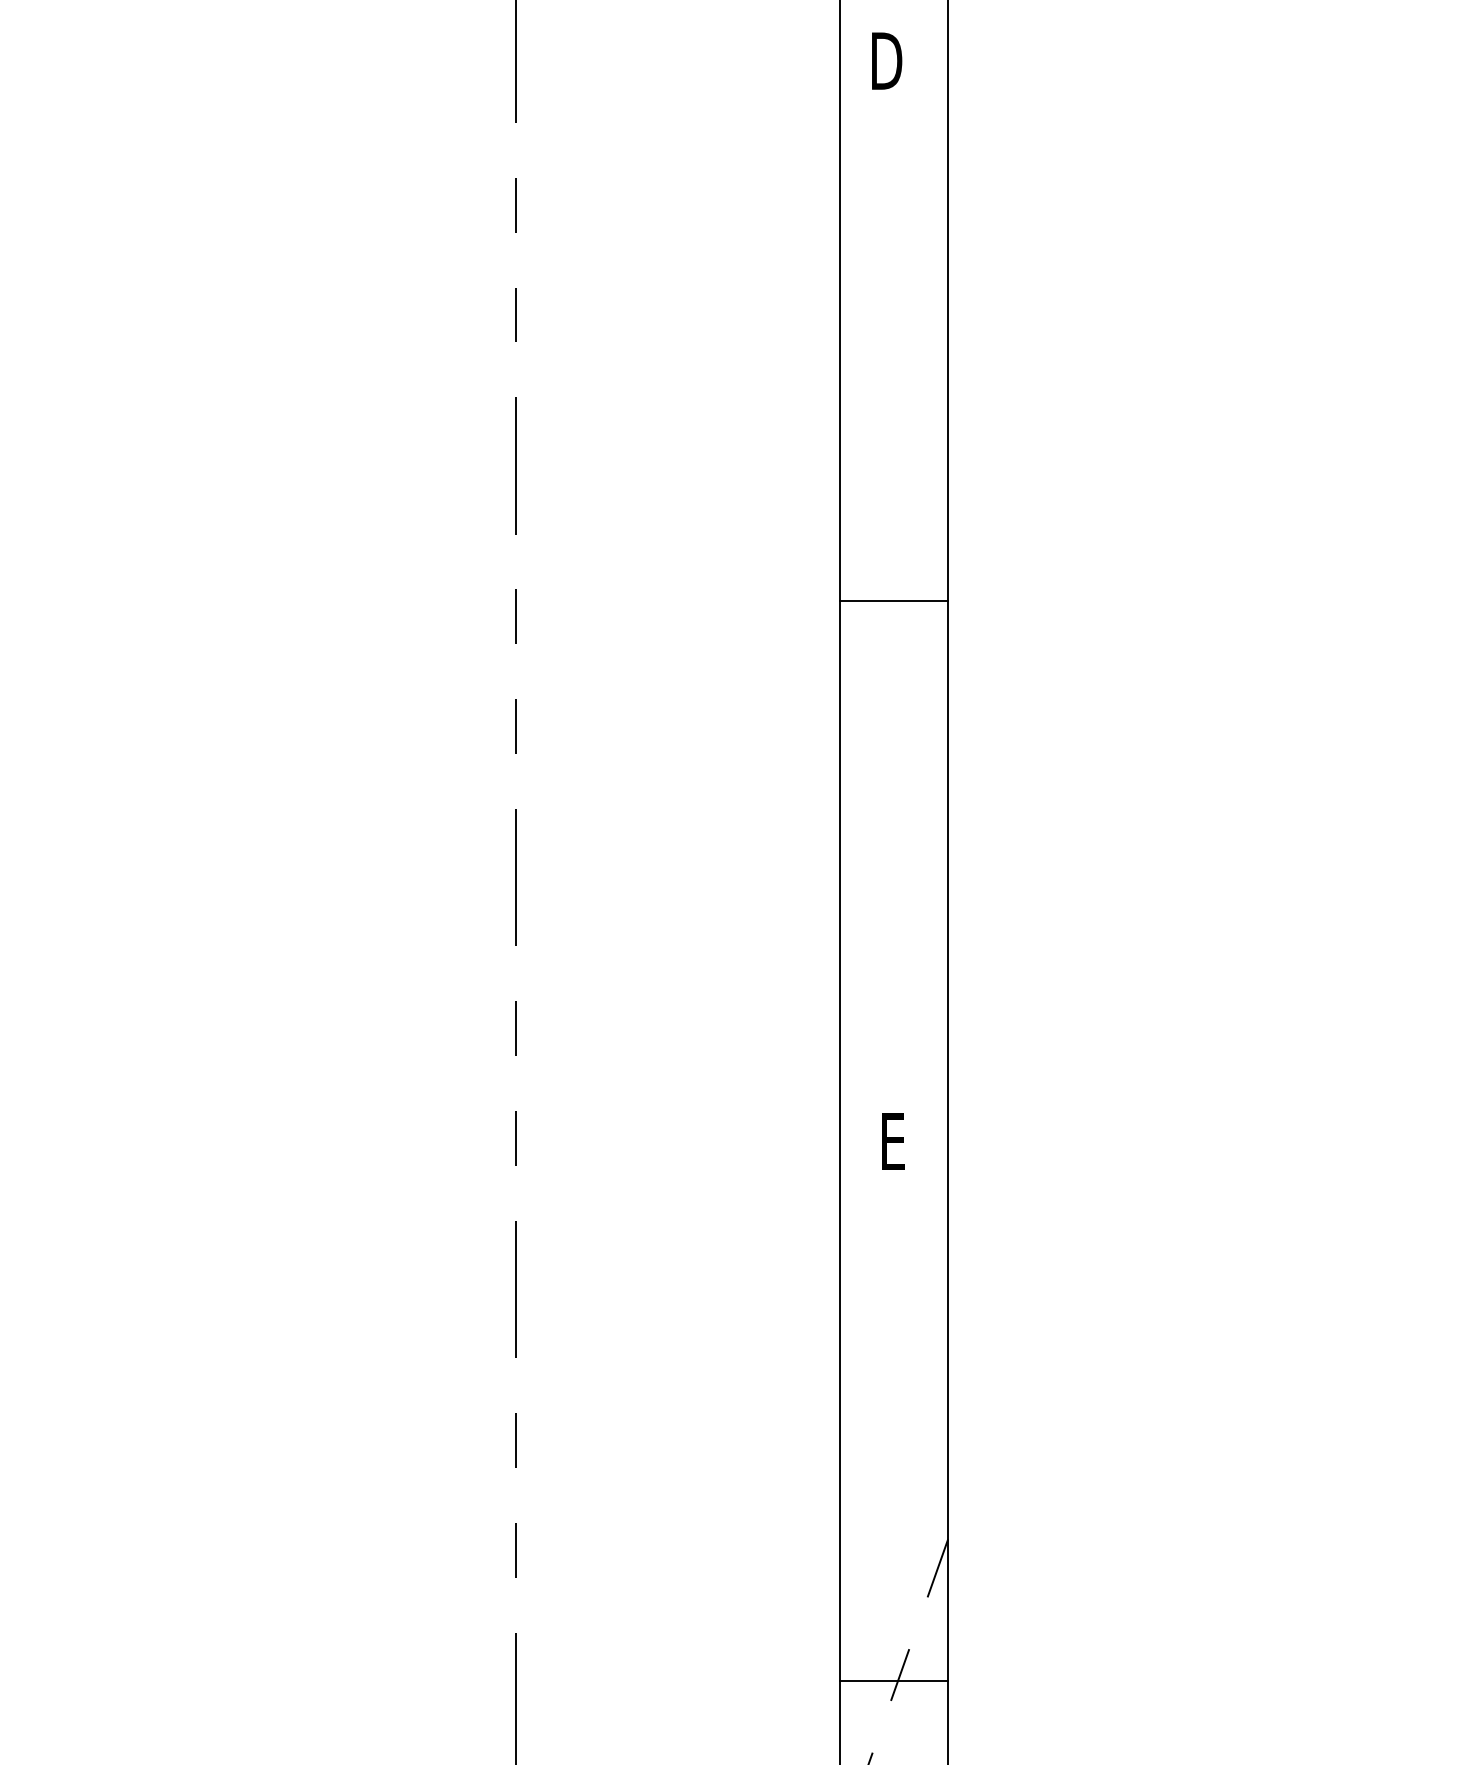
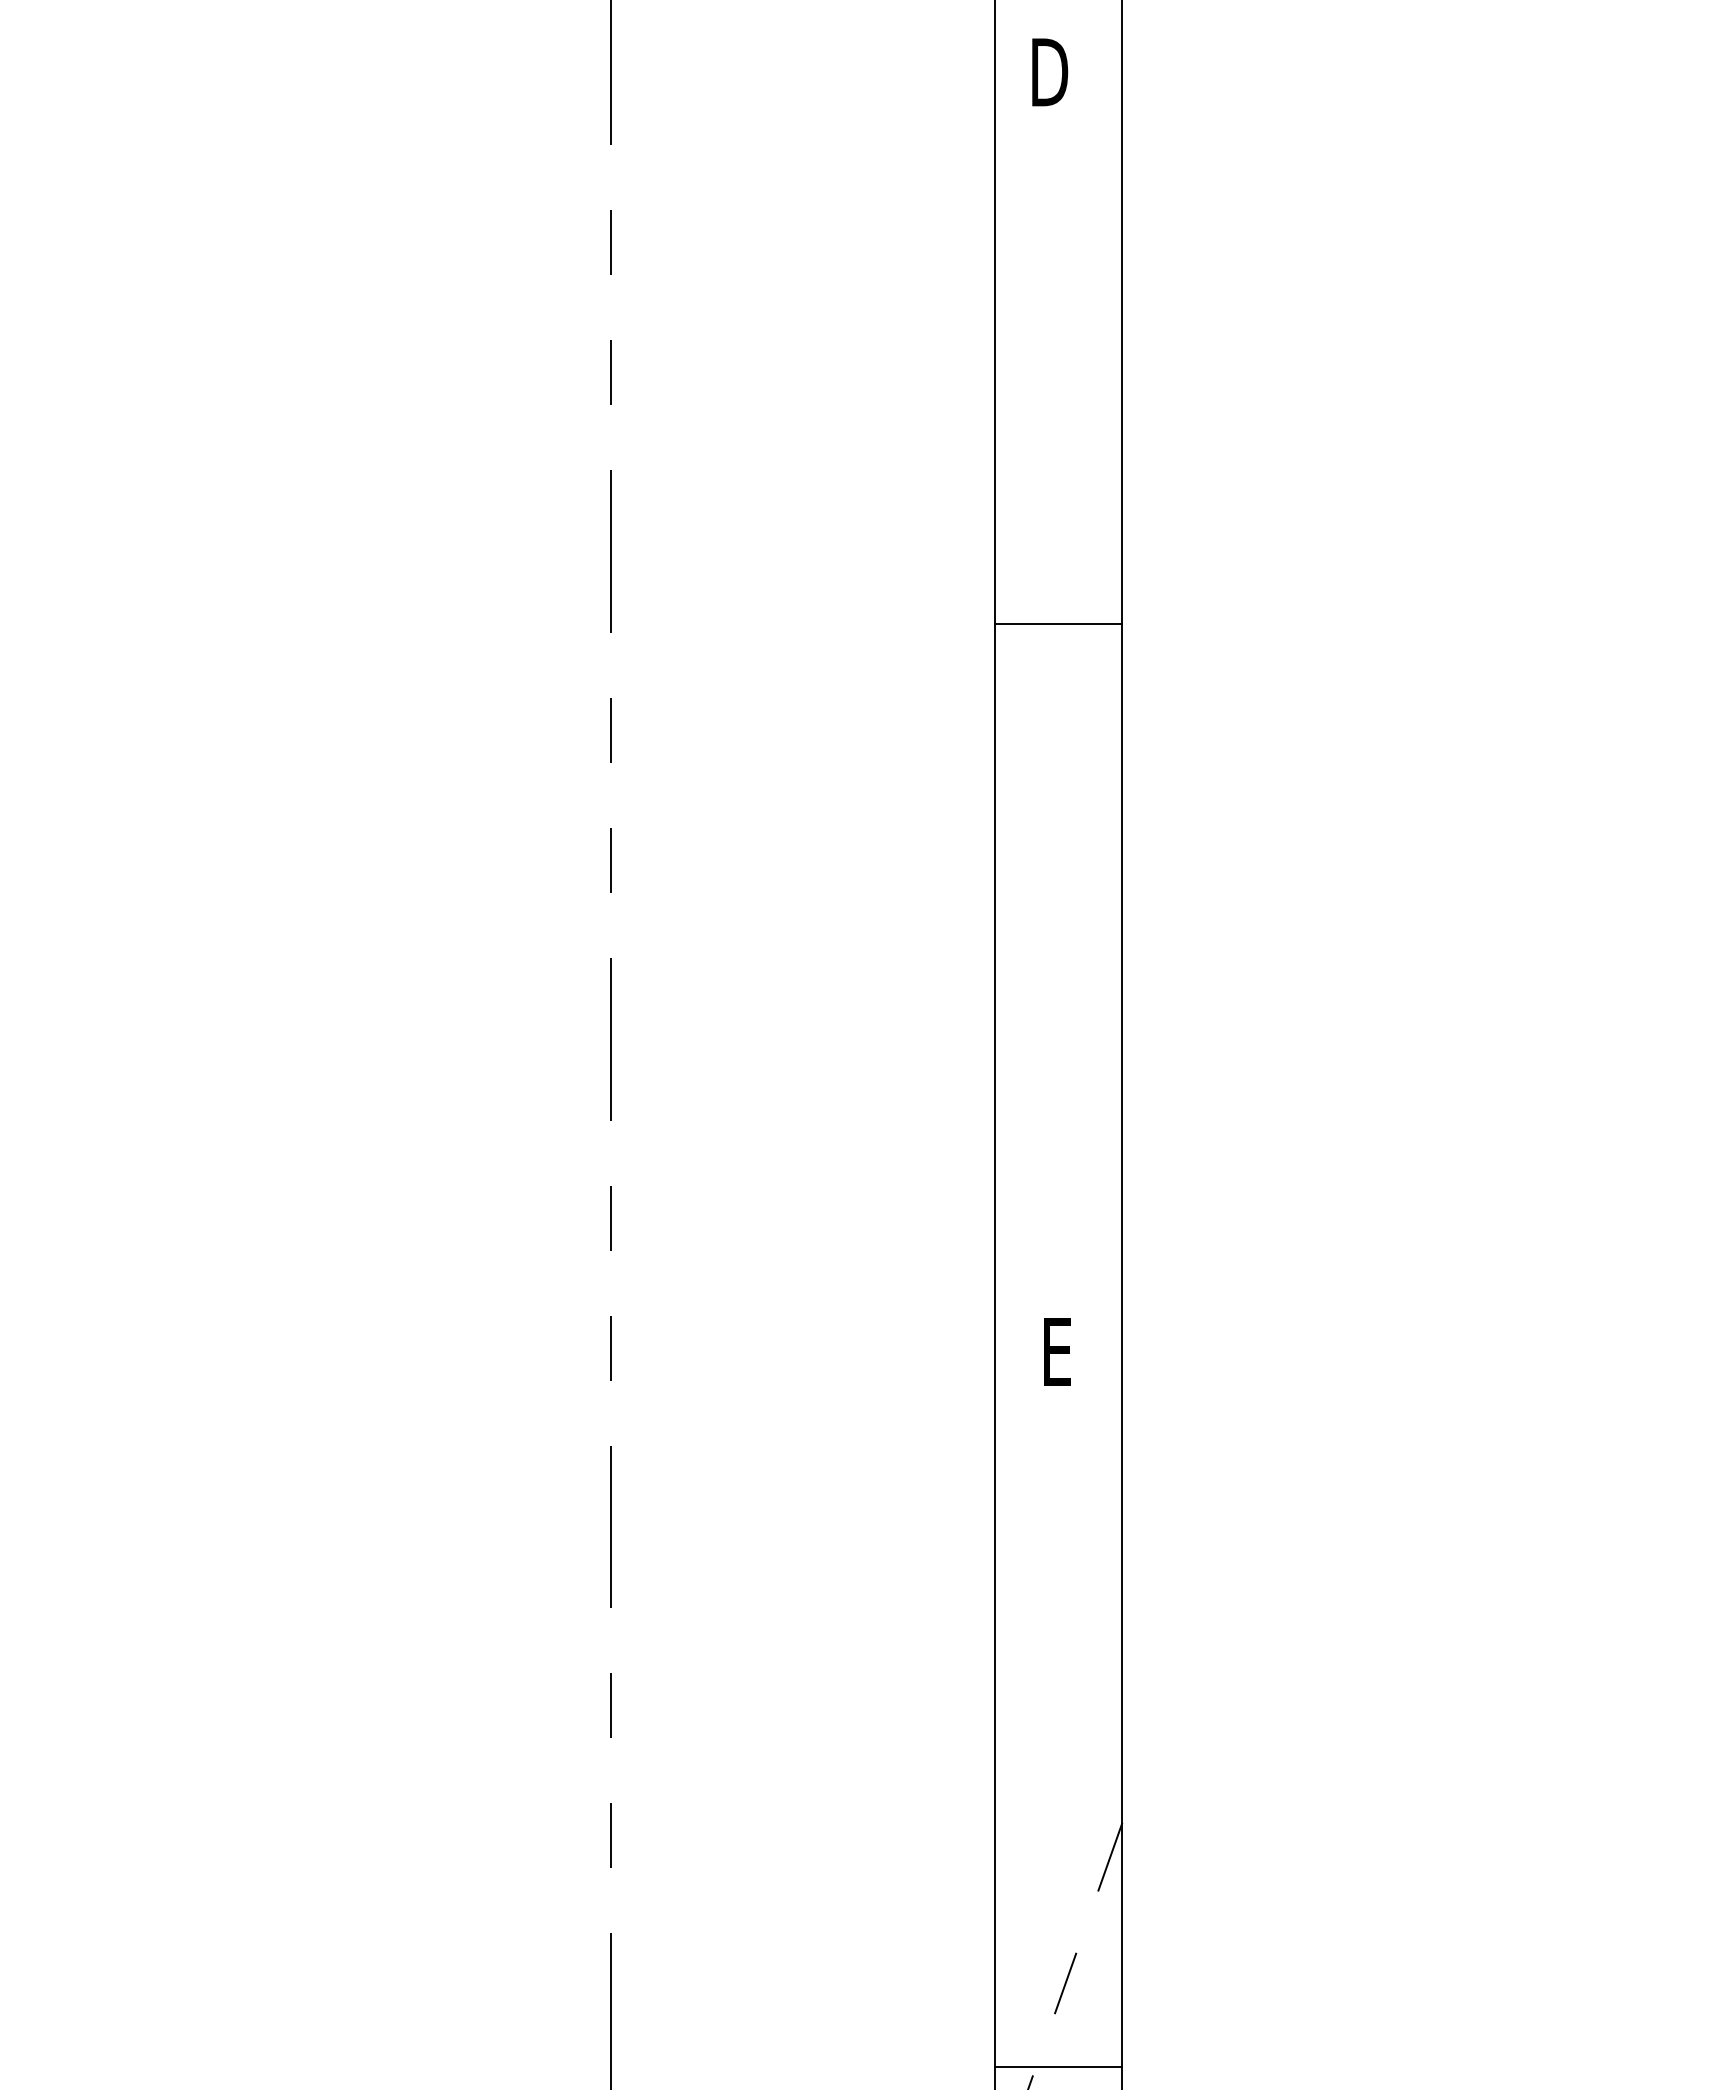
line: (894, 600) -> (1058, 624), moved
line: (894, 1680) -> (1058, 2066), moved

